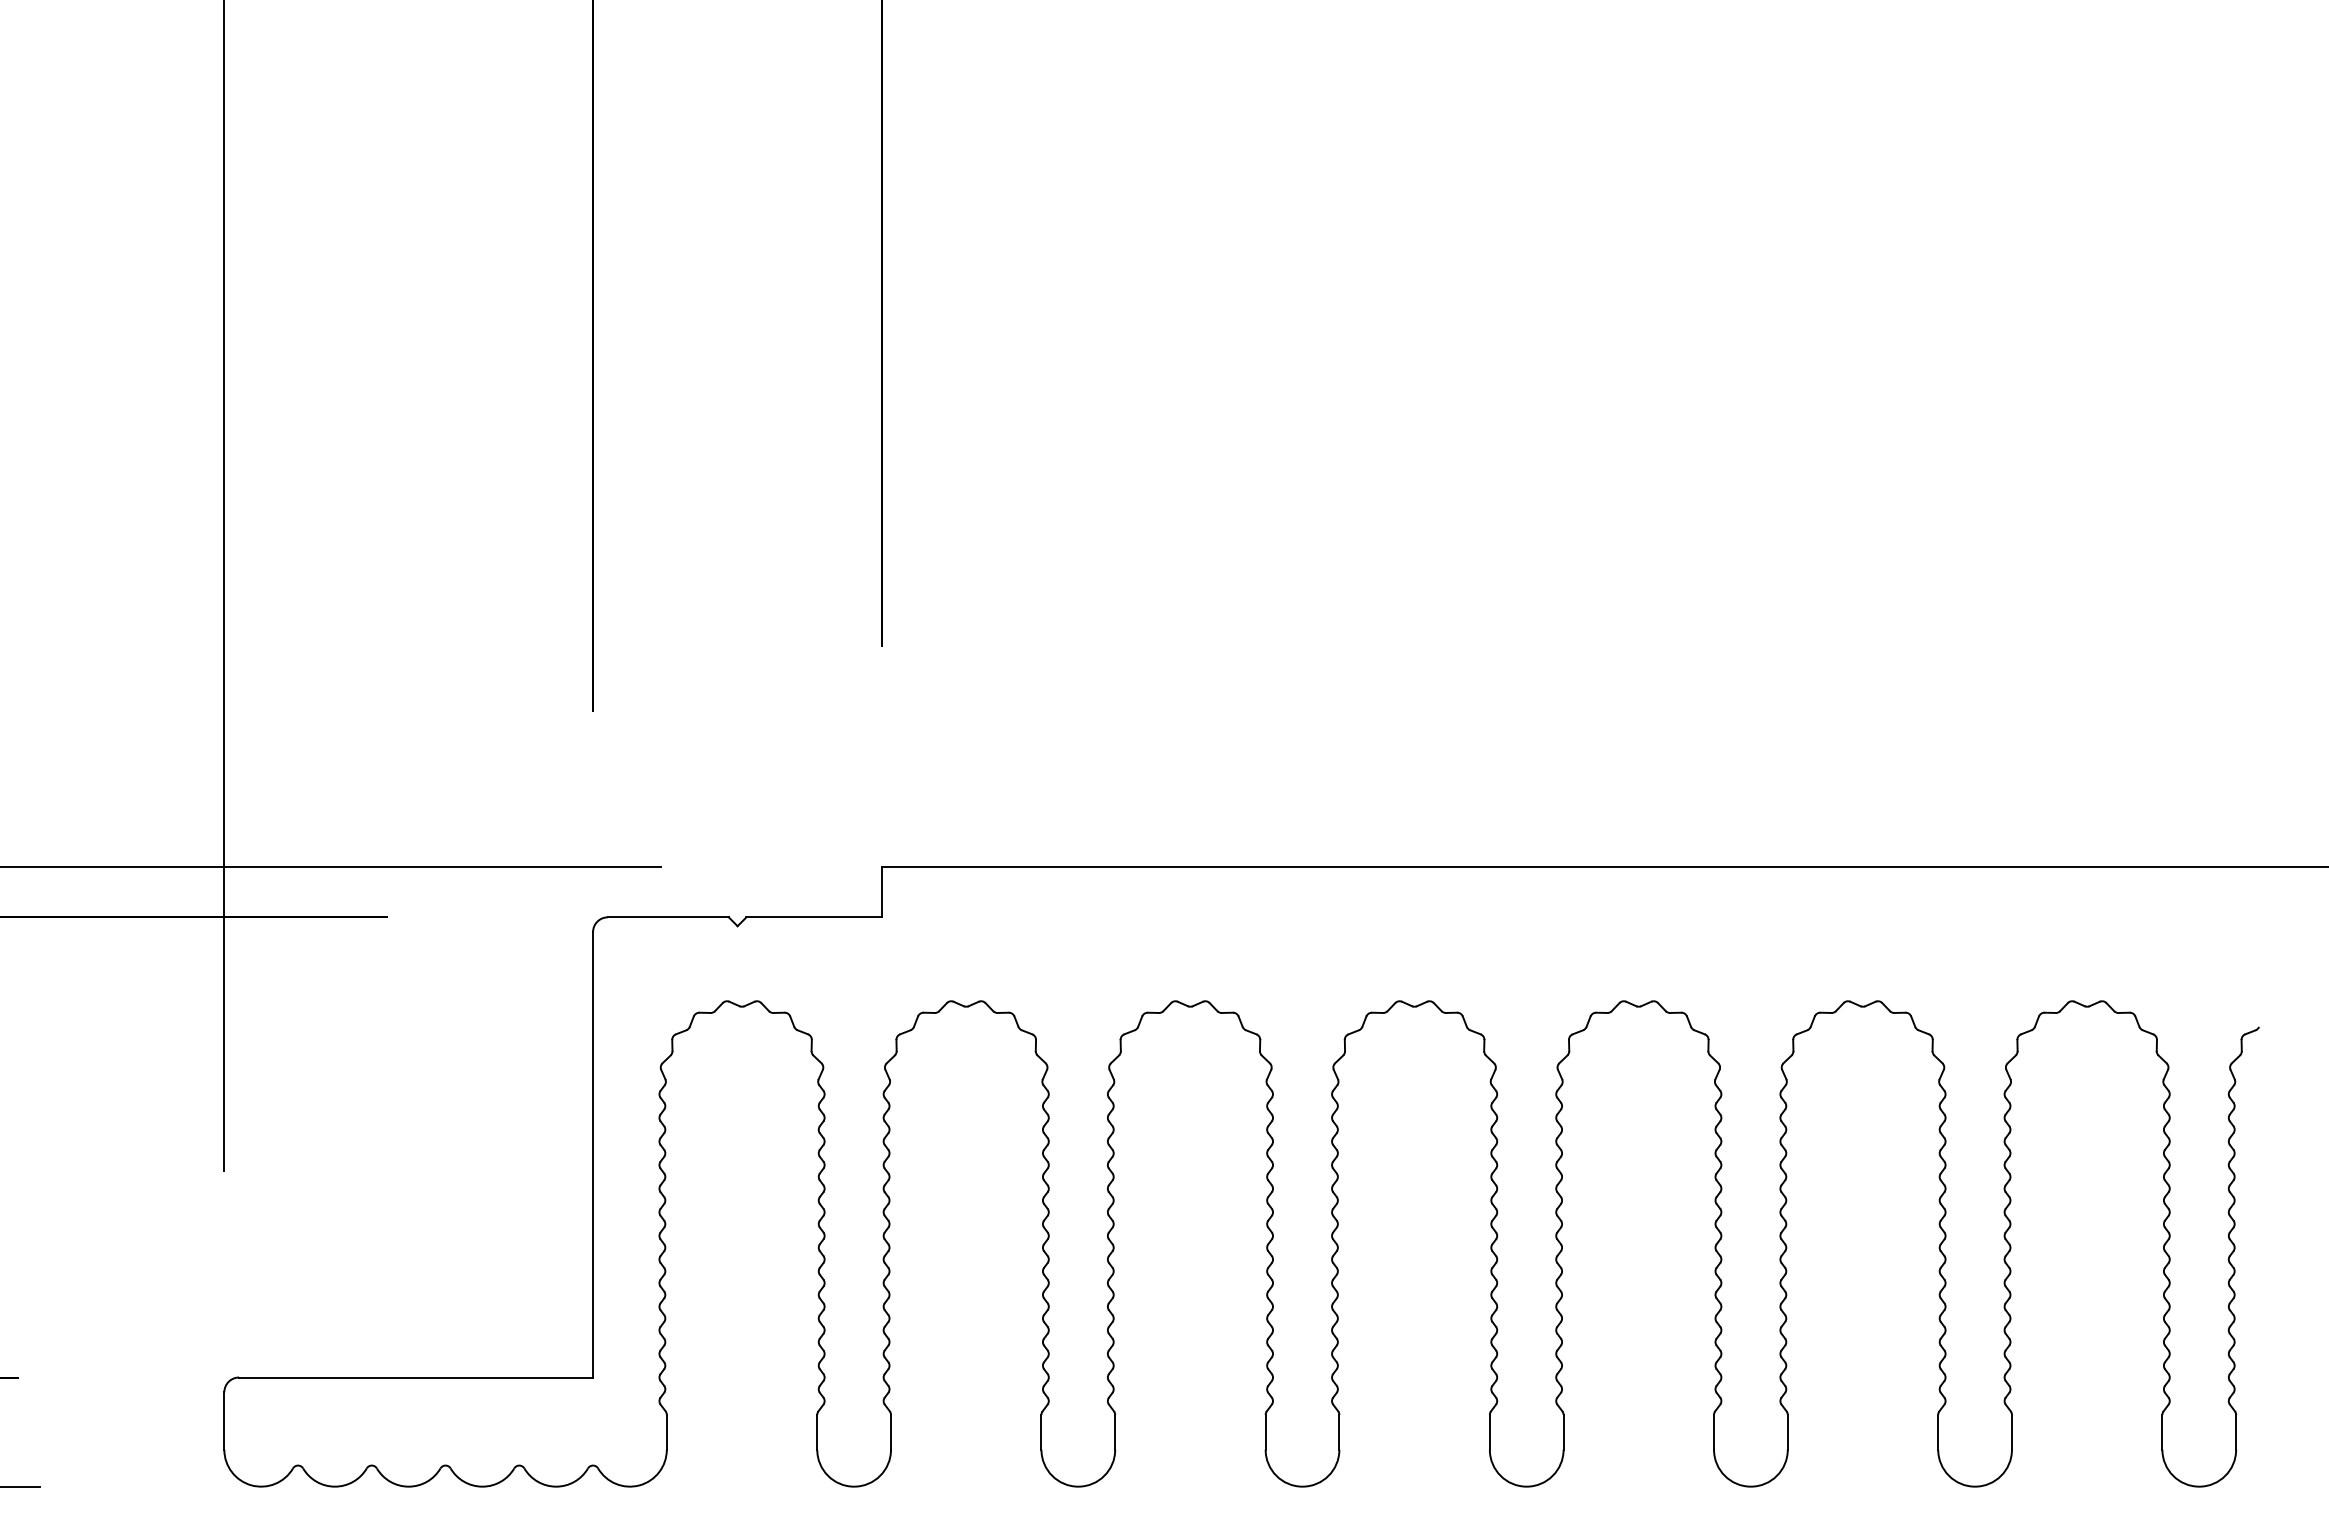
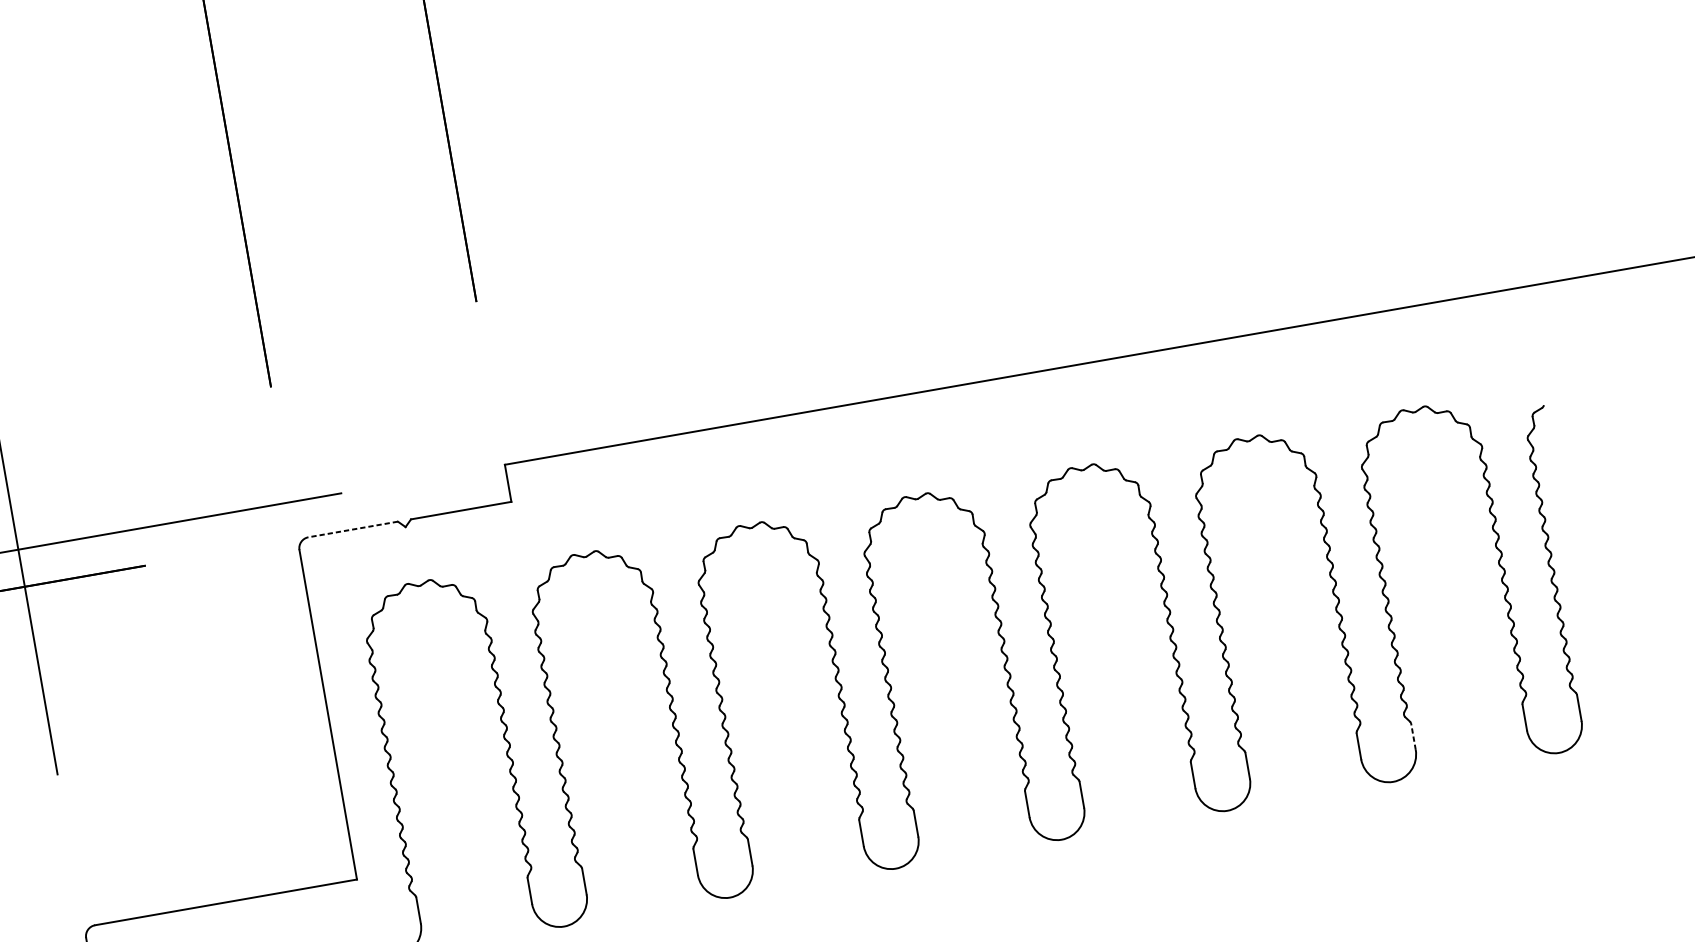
line: (667, 917) -> (352, 529), solid -> dashed
line: (2011, 1431) -> (1413, 736), solid -> dashed

